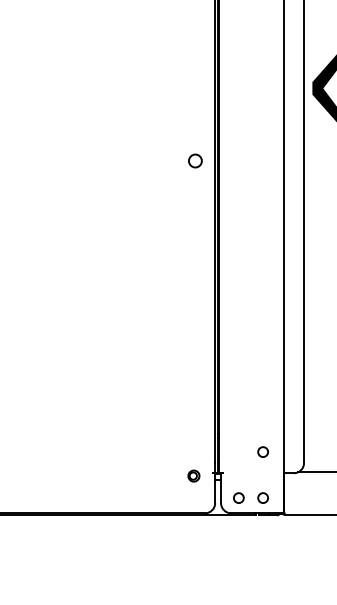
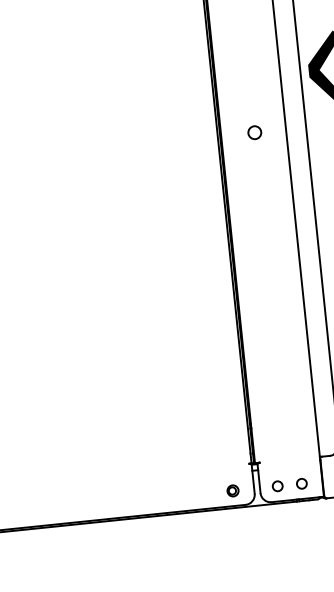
circle: (195, 160) -> (254, 132), moved
circle: (262, 451) -> (296, 437), removed
part: (193, 475) -> (232, 490), moved

